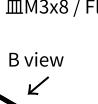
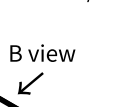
text: (37, 85) -> (29, 83), moved

